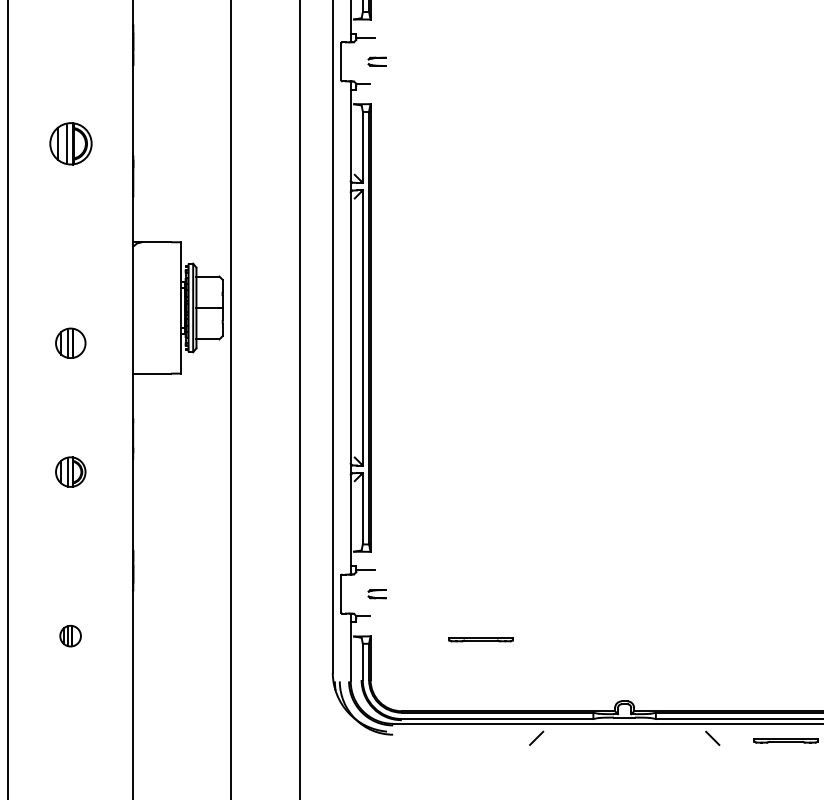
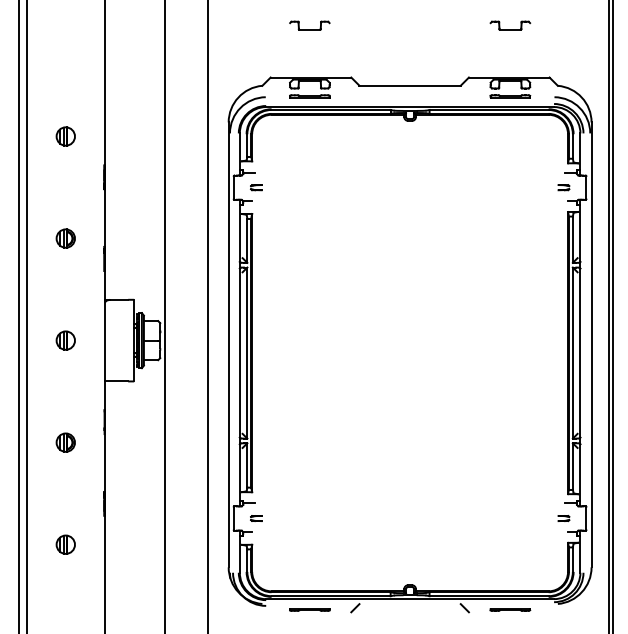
part: (70, 143) -> (65, 238), size x0.71
part: (70, 343) -> (65, 340), moved
part: (70, 635) -> (65, 544), size x1.43
line: (480, 639) -> (309, 609), moved

